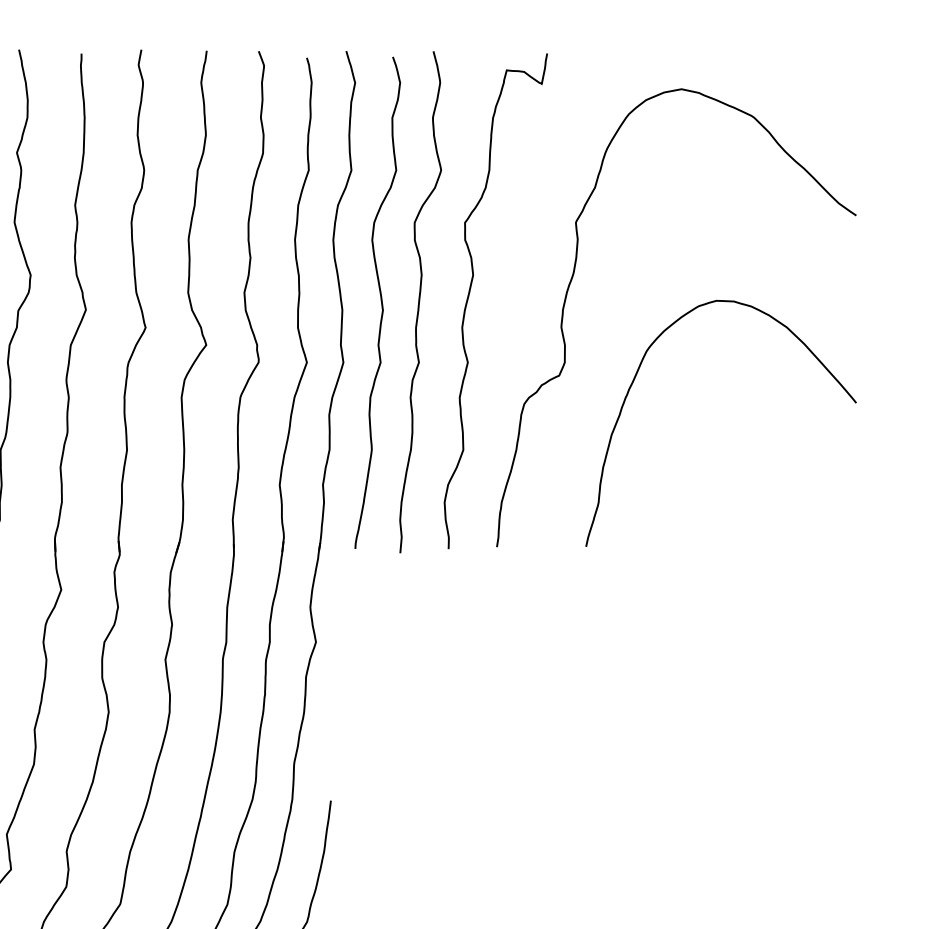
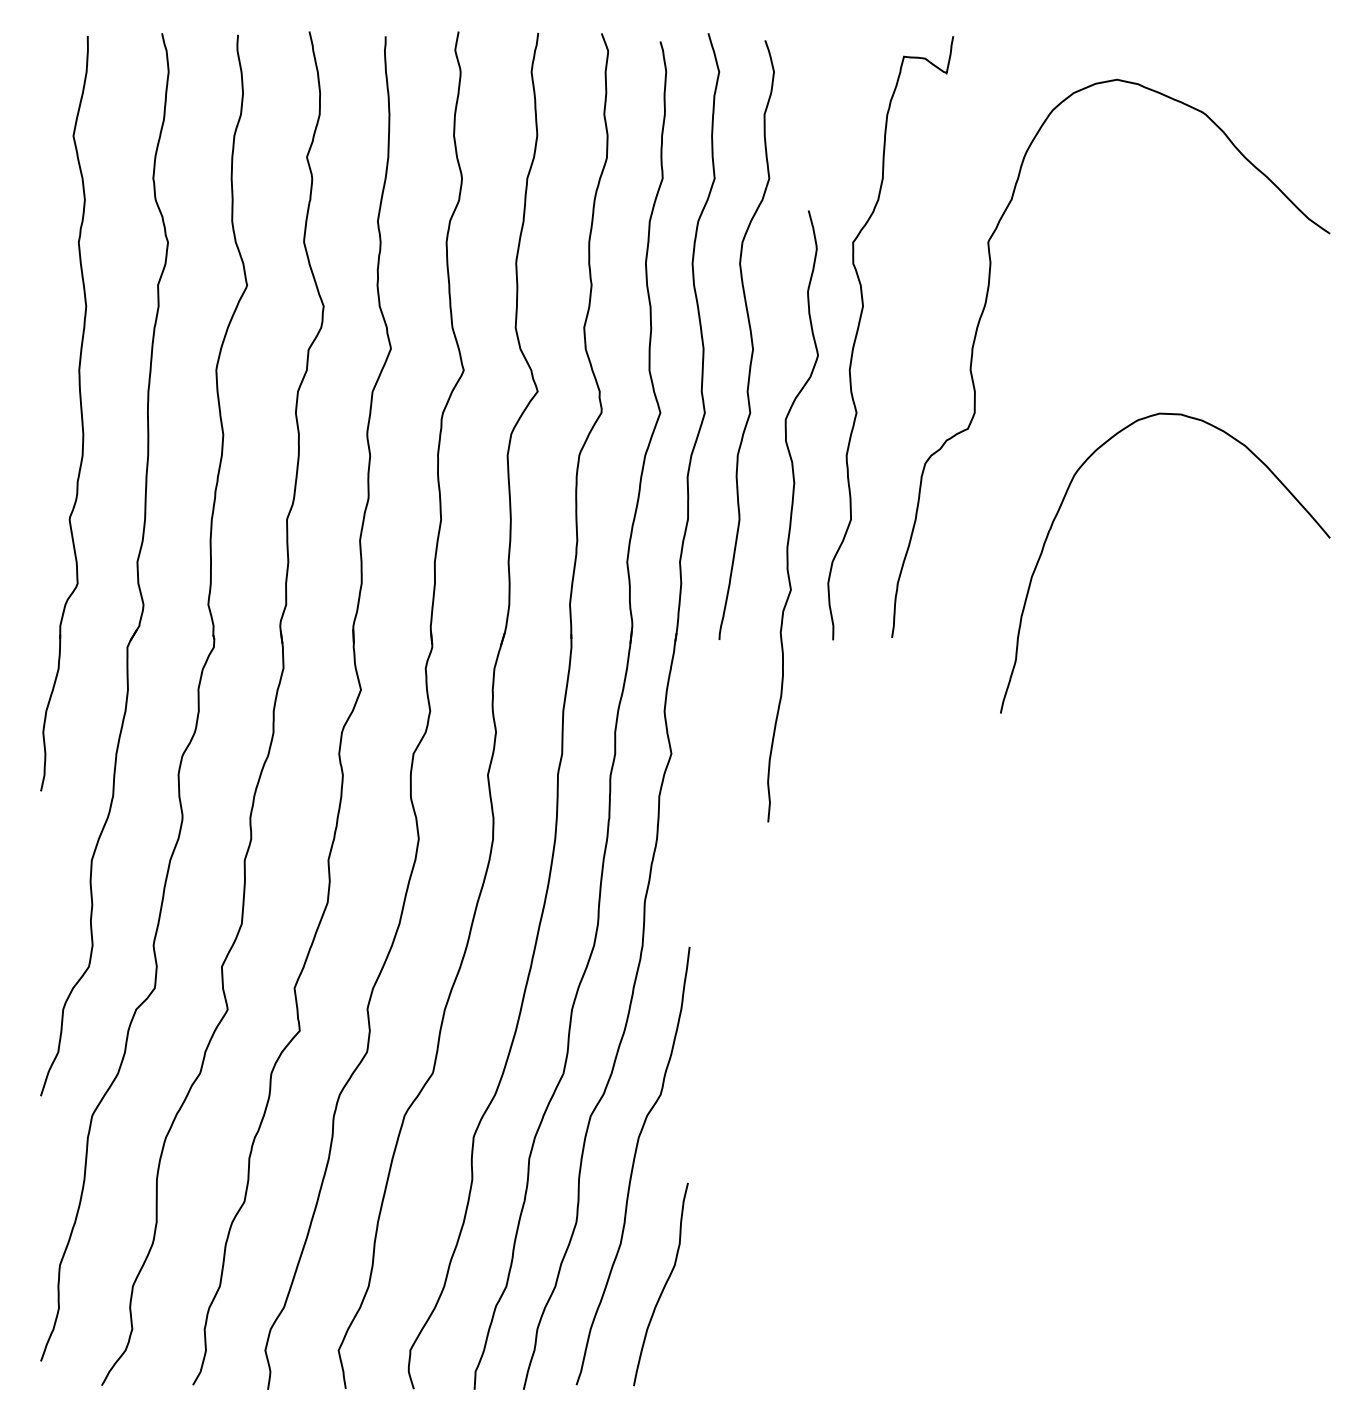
curve: (420, 301) -> (792, 515), moved
curve: (635, 379) -> (1060, 509), moved

